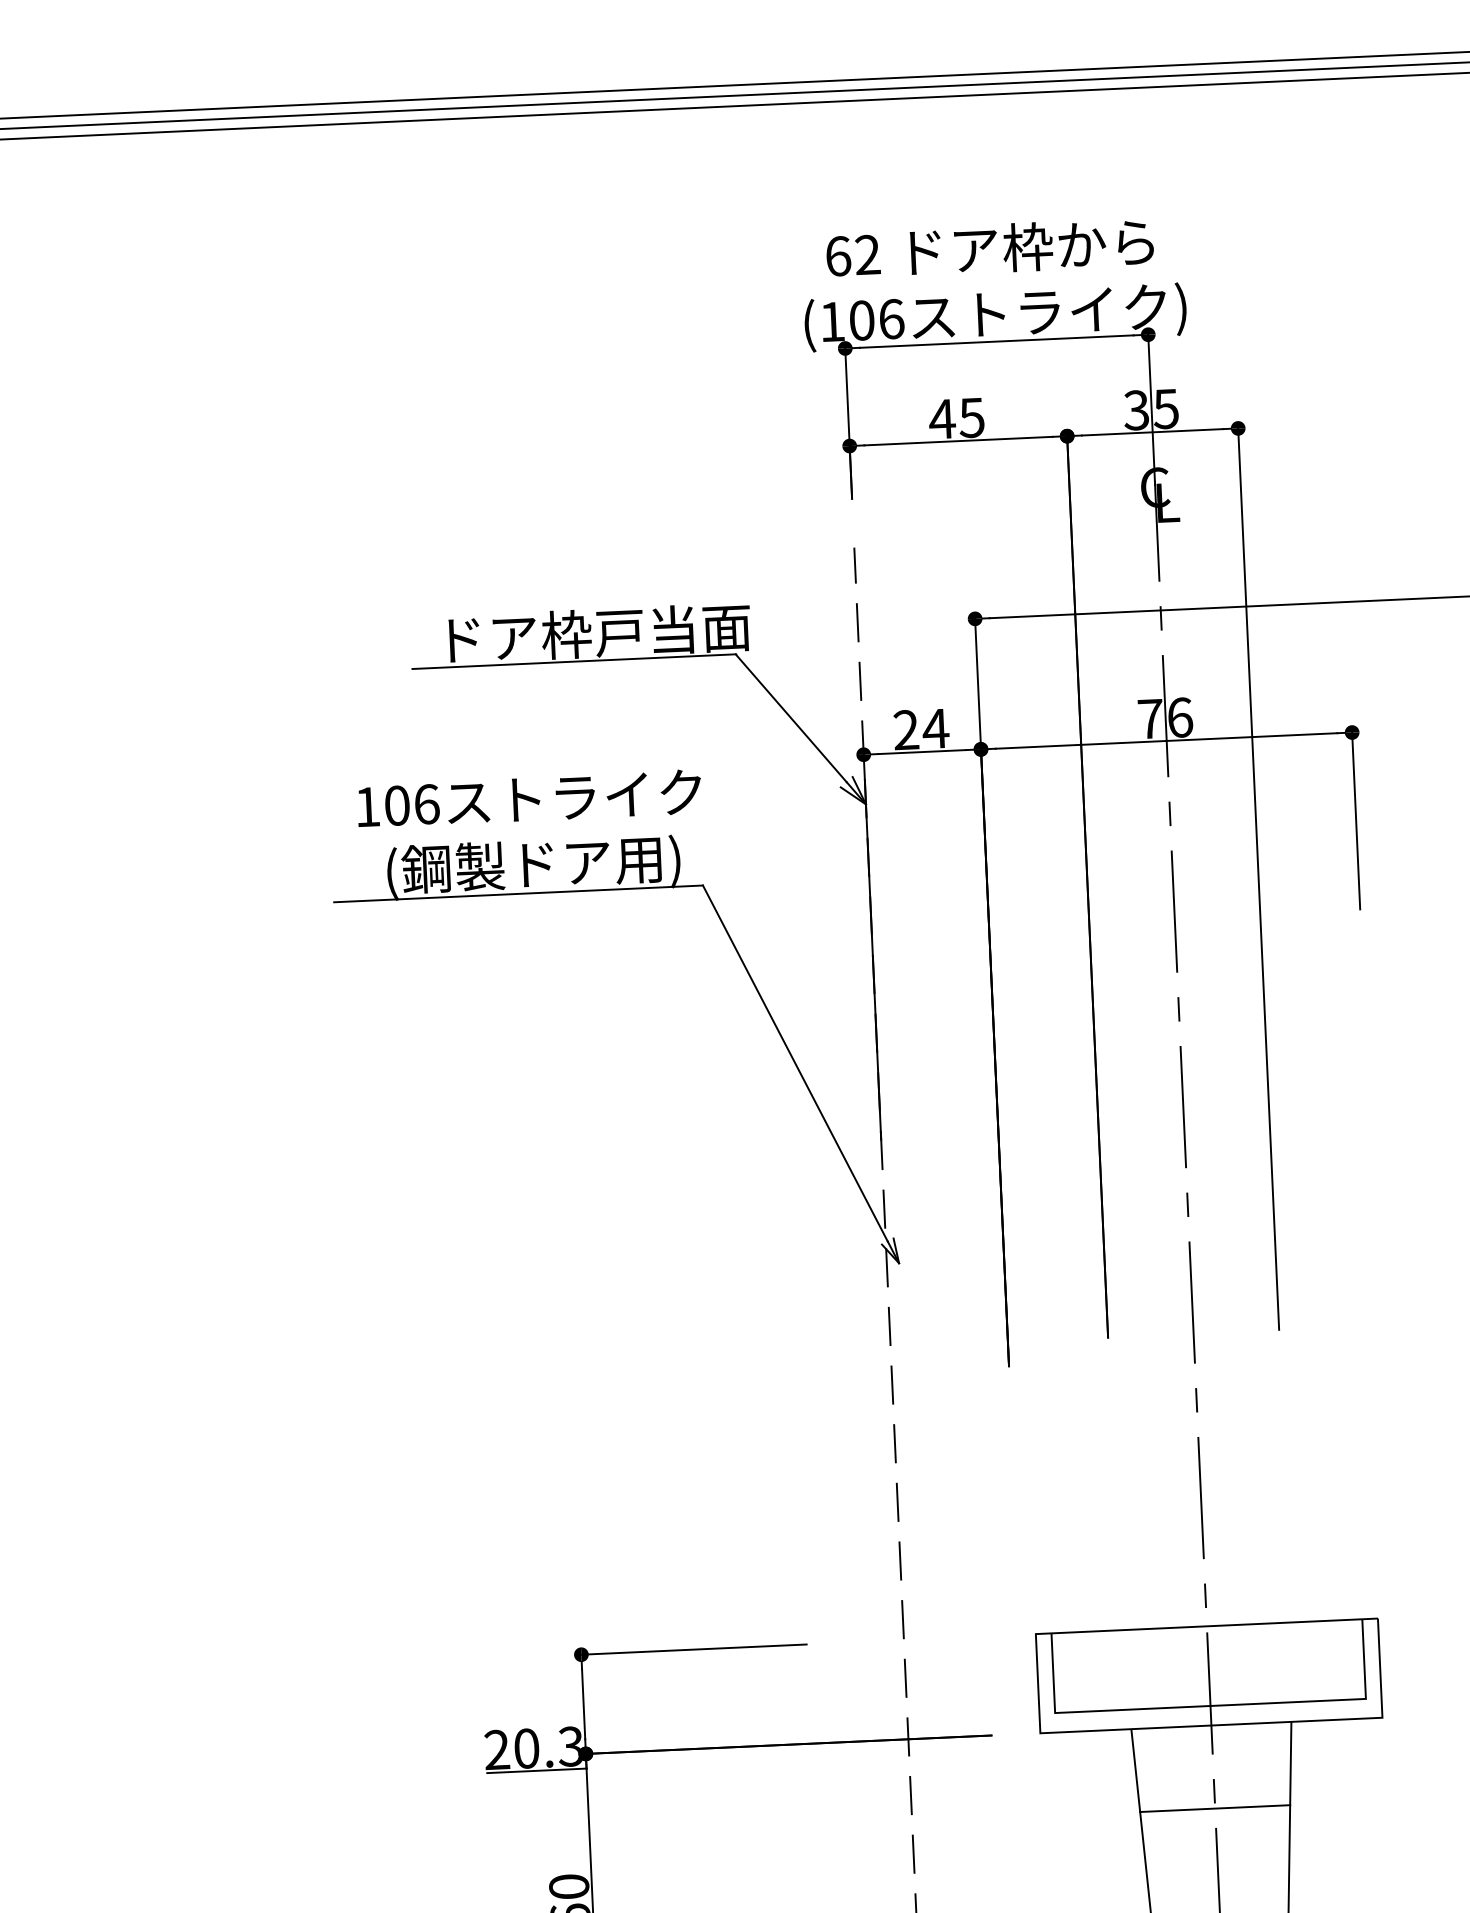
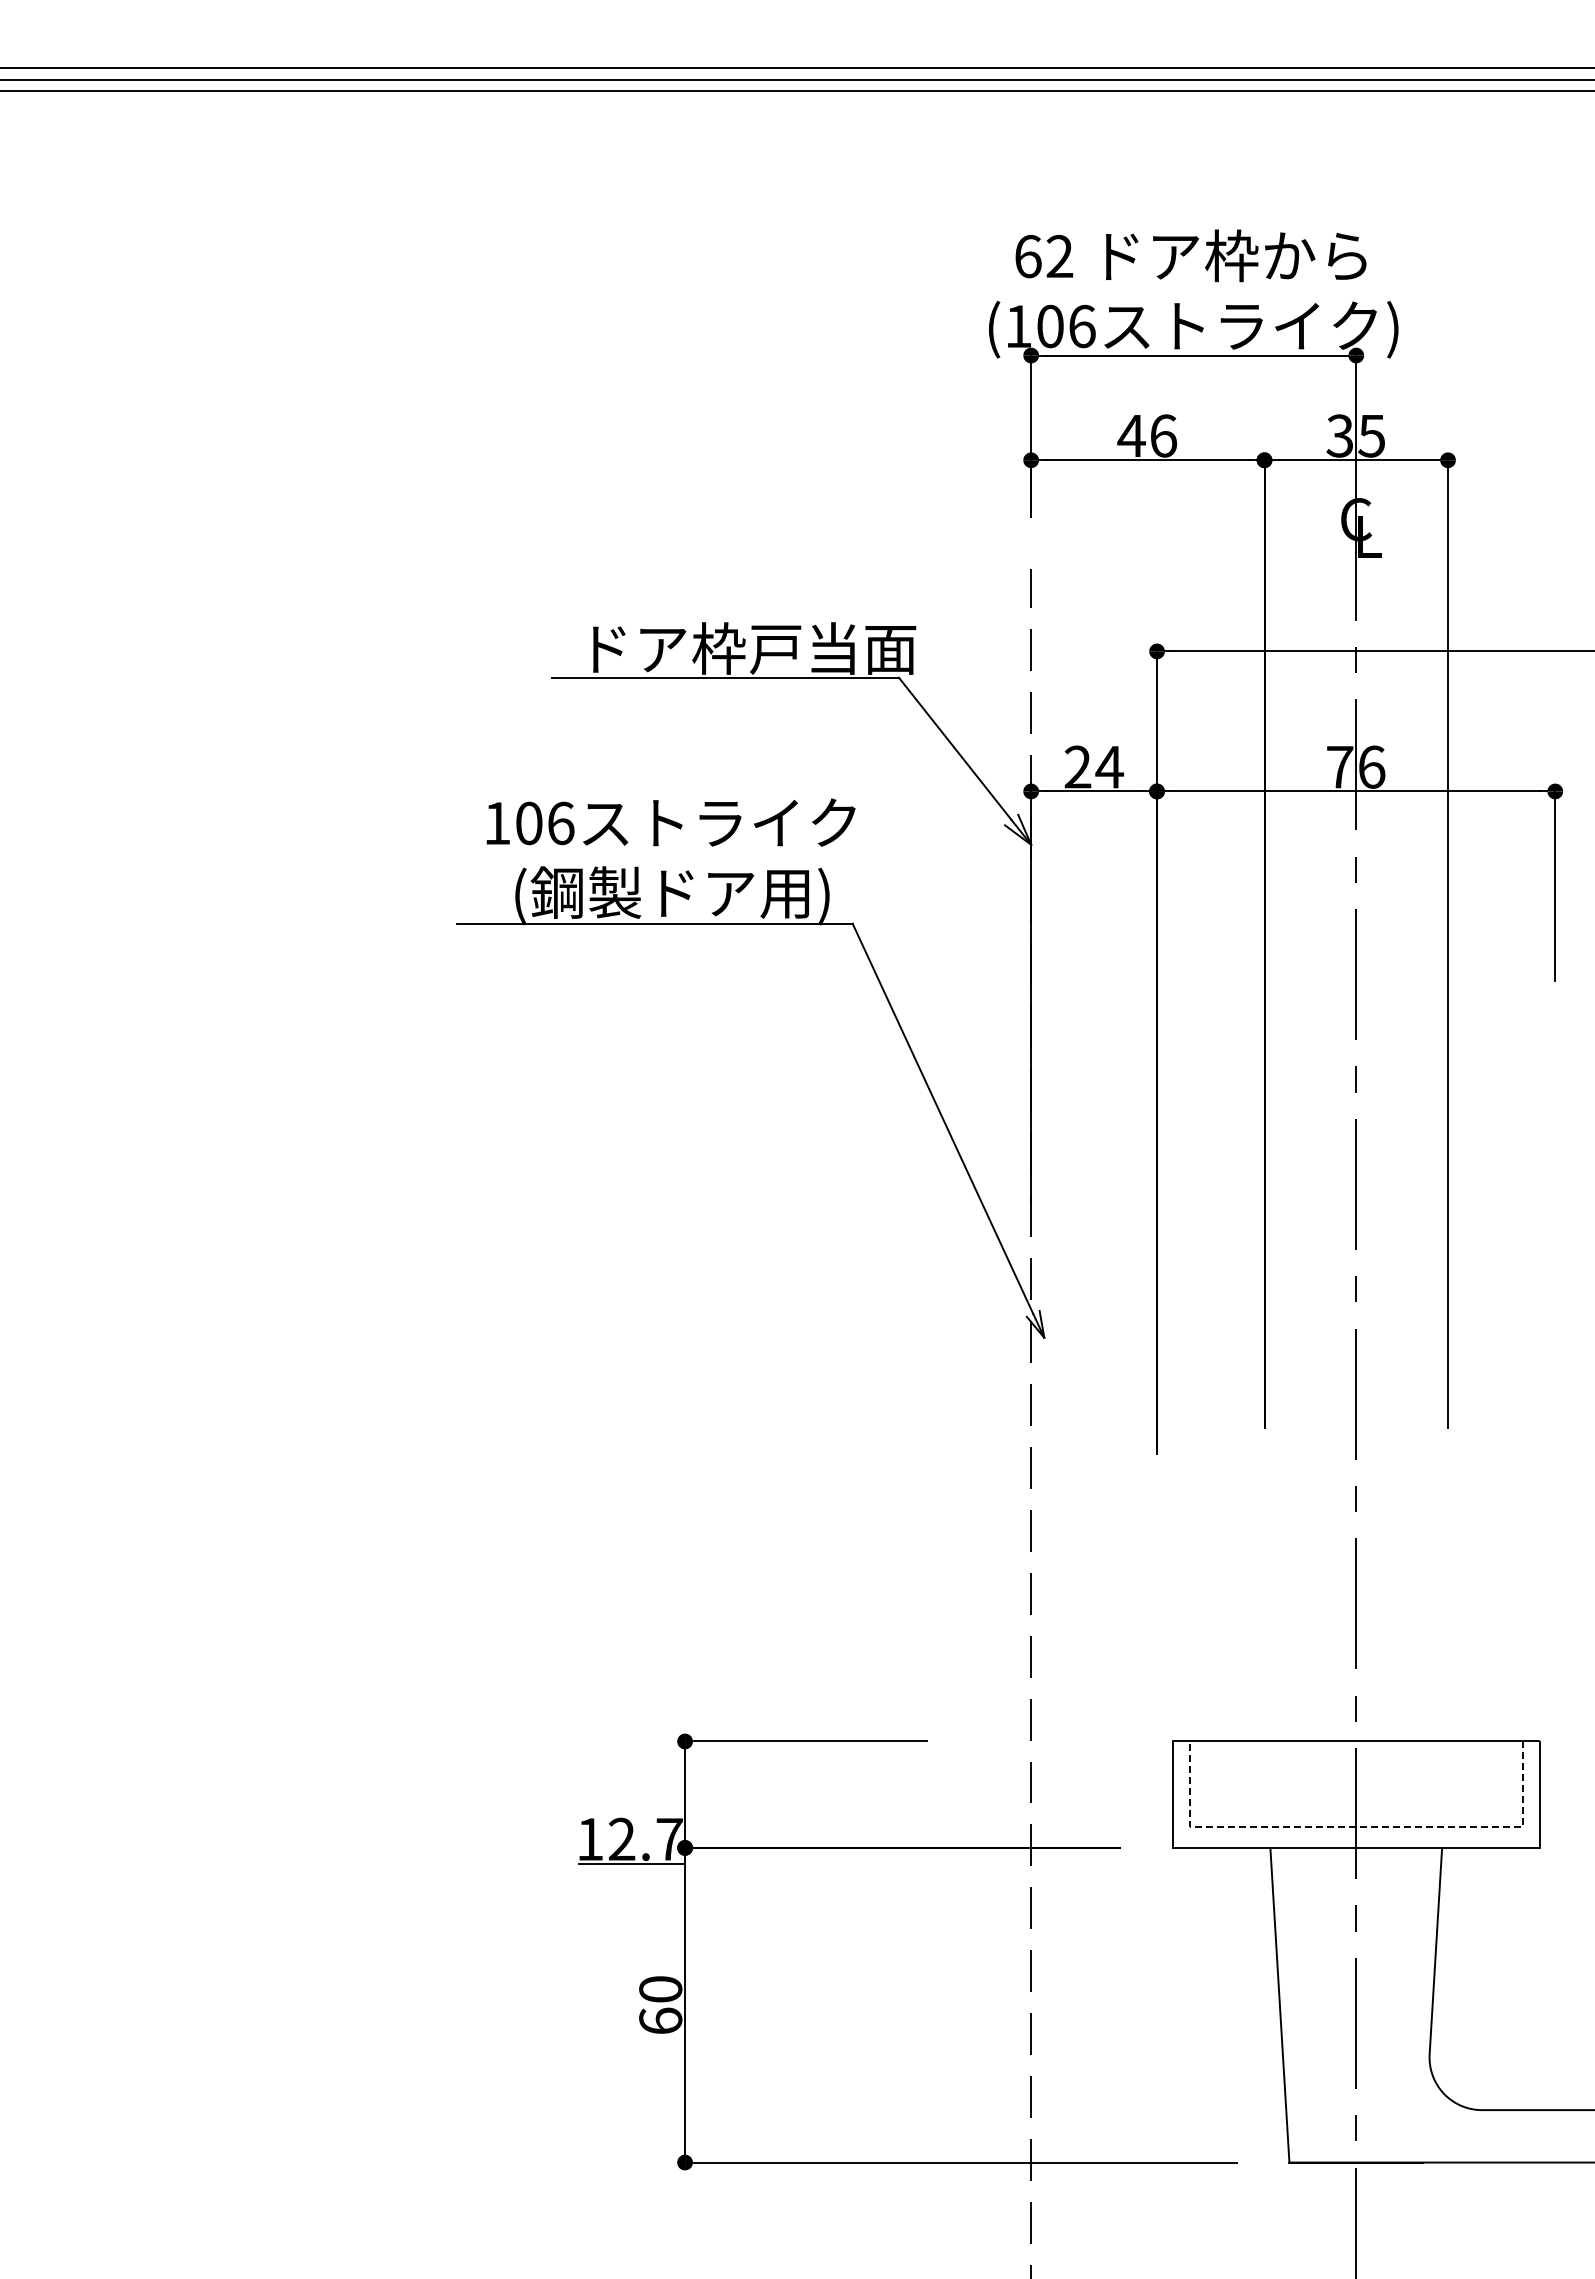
text: (971, 417) -> (1163, 435), 45 -> 46
line: (1210, 1705) -> (1356, 1826), solid -> dashed
text: (533, 1748) -> (629, 1839), 20.3 -> 12.7
line: (1214, 1809) -> (1355, 1937), removed

